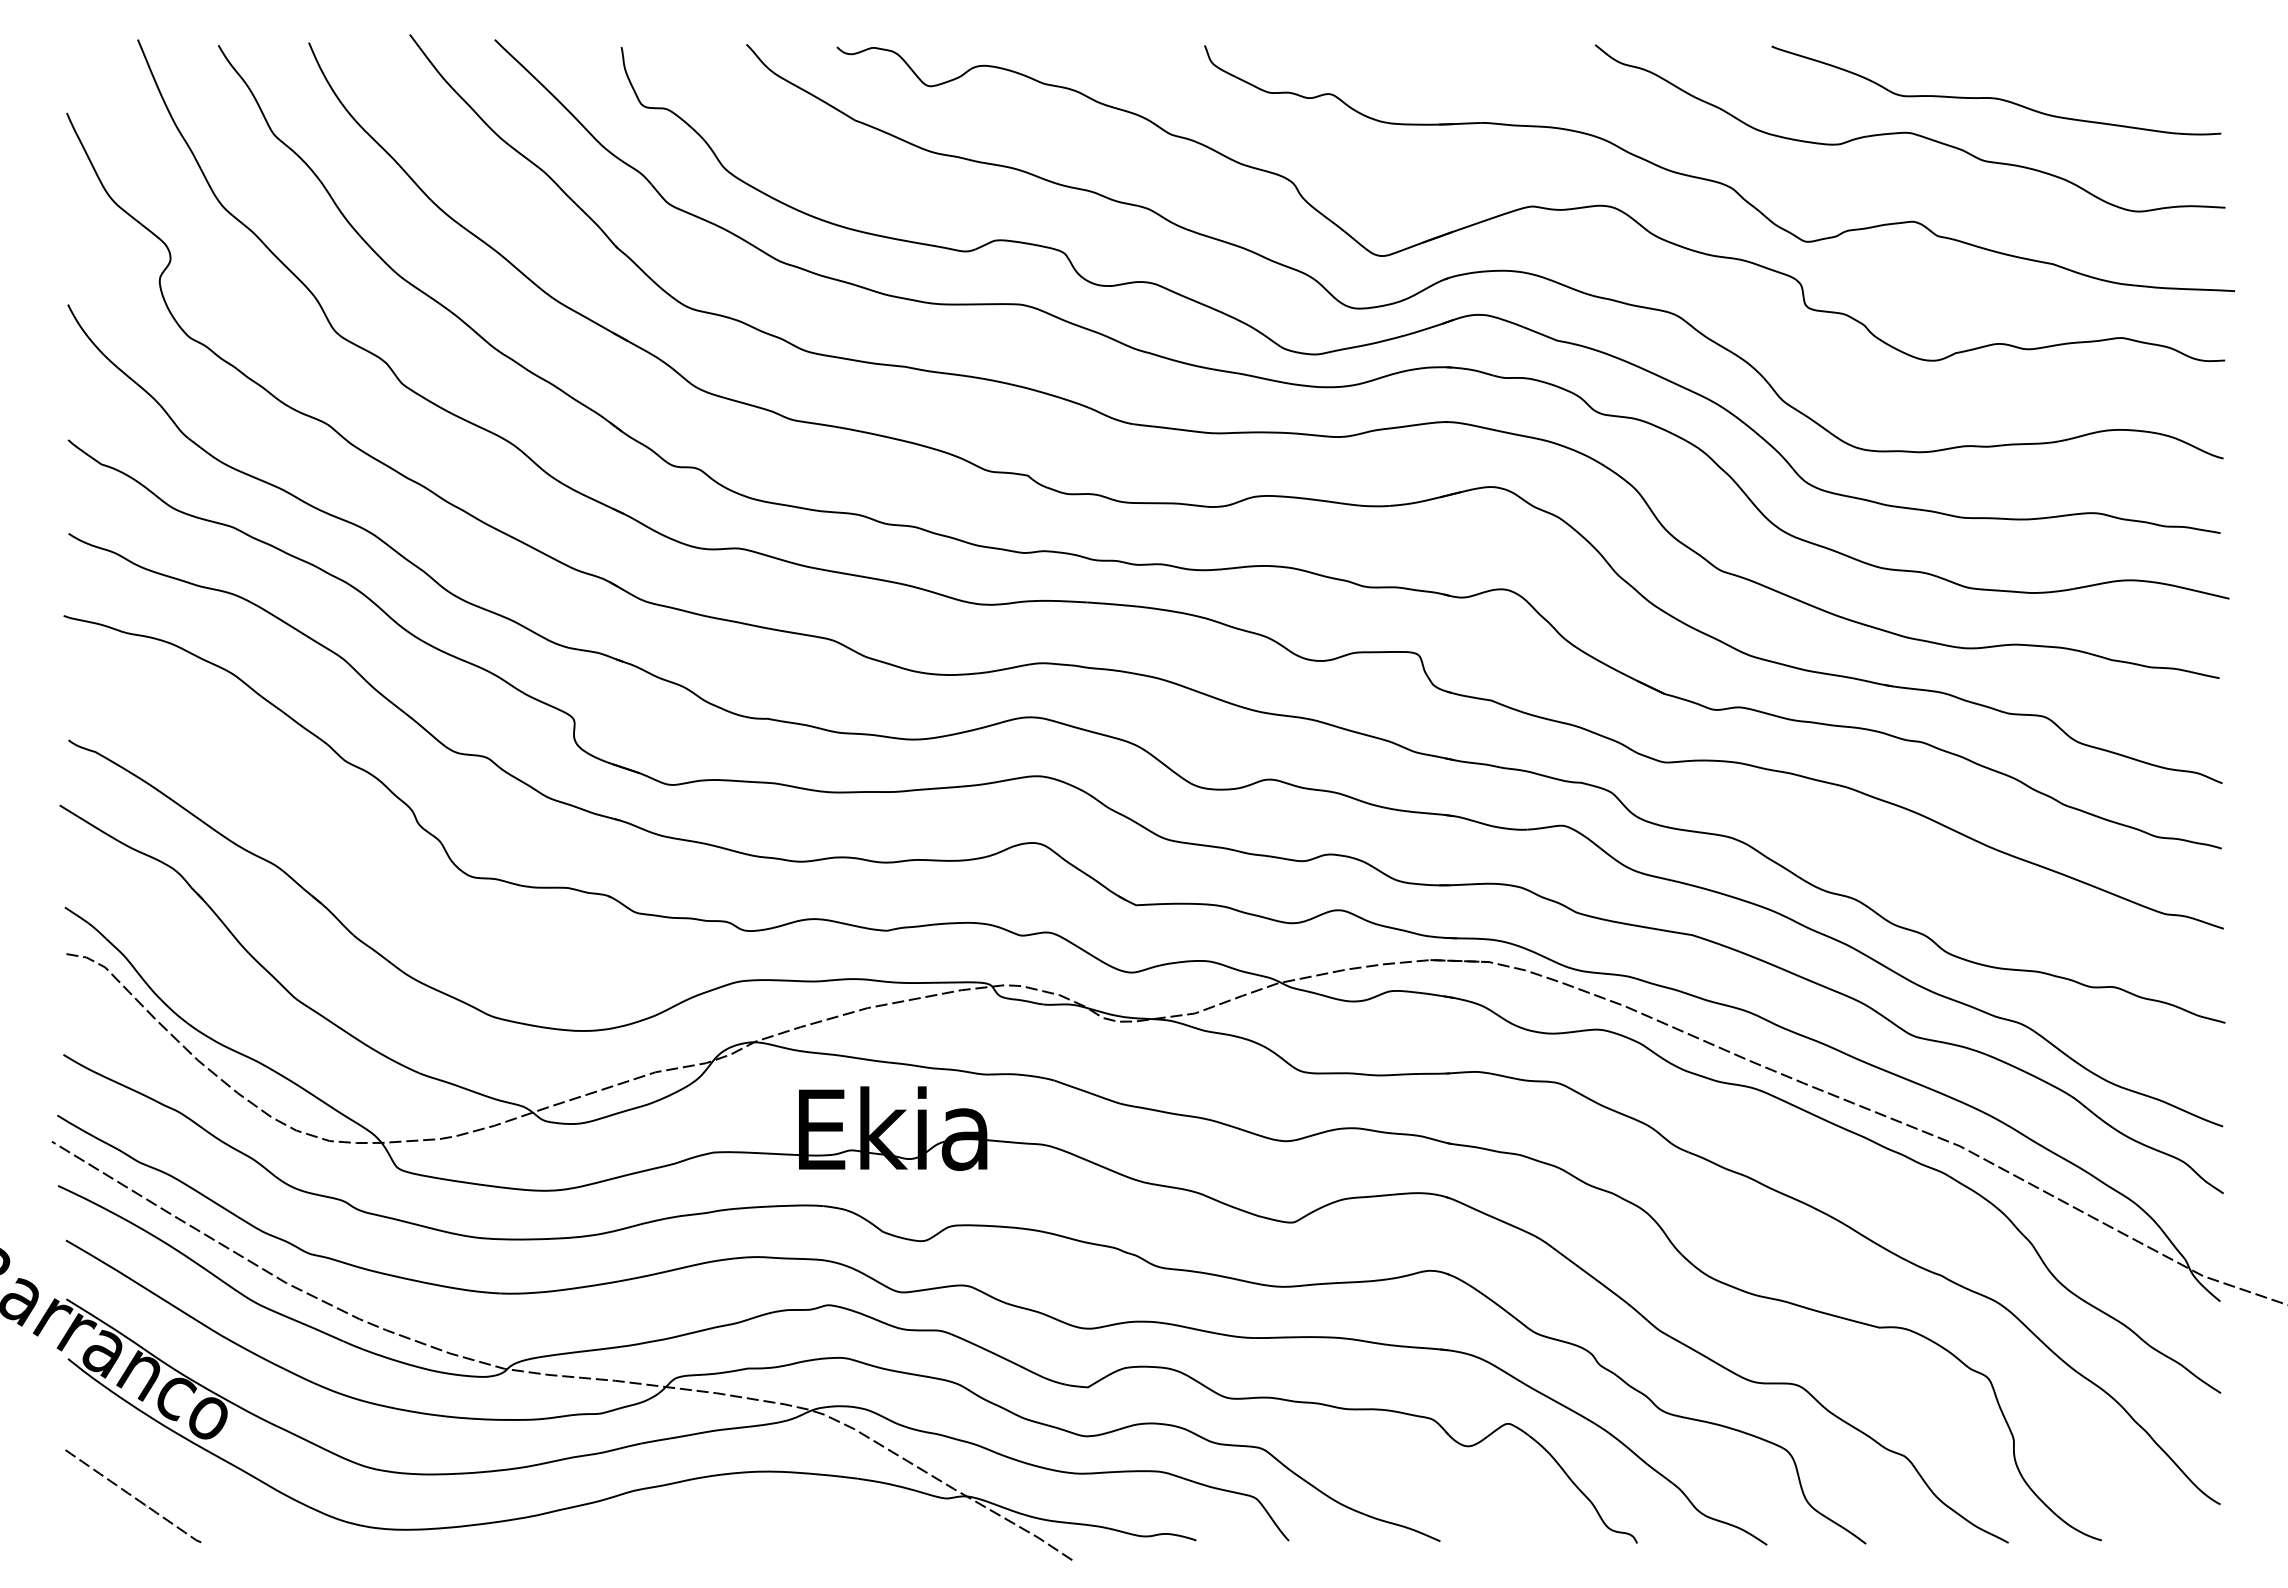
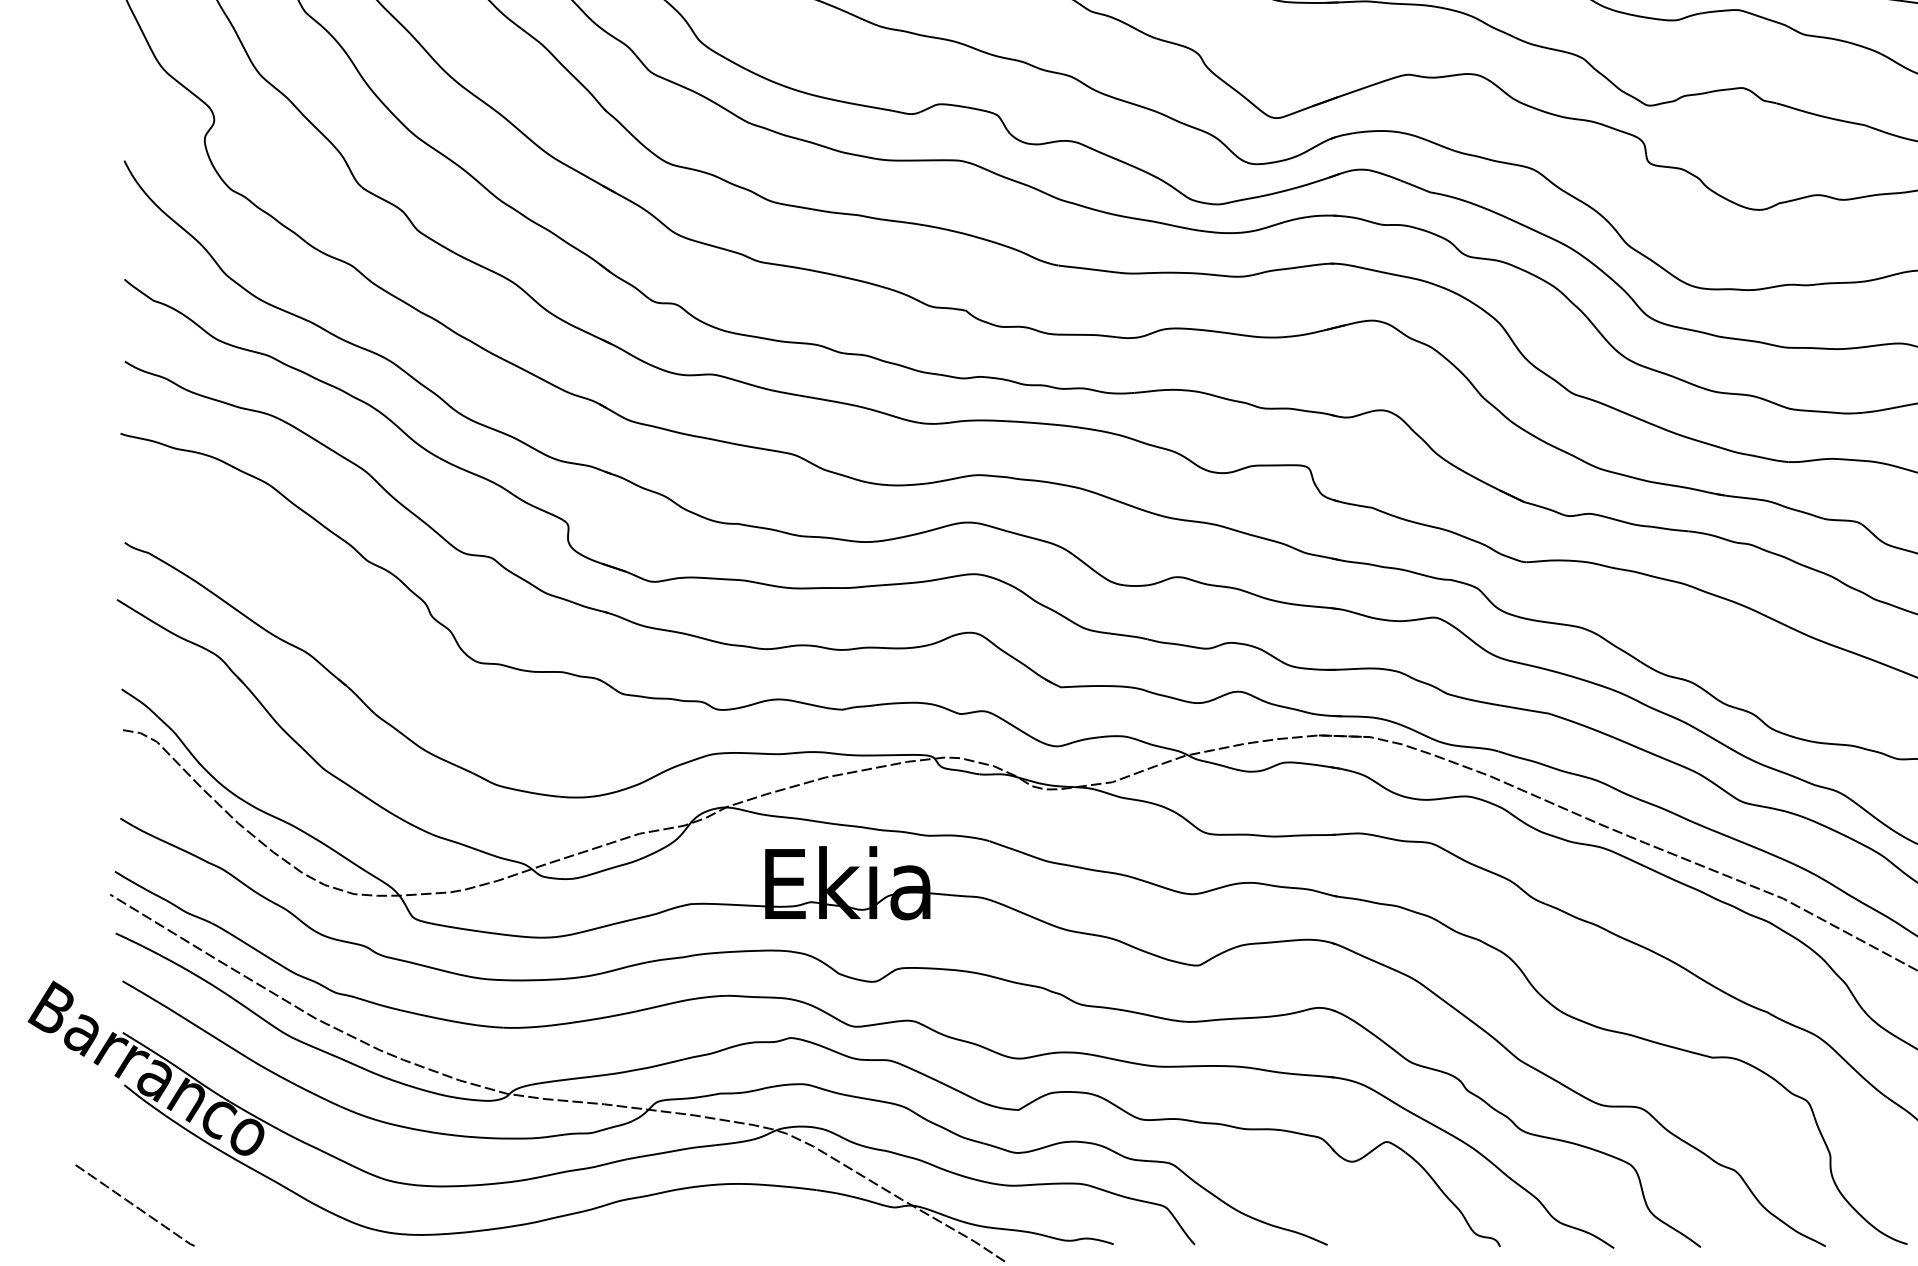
curve: (135, 1497) -> (137, 1206), moved

